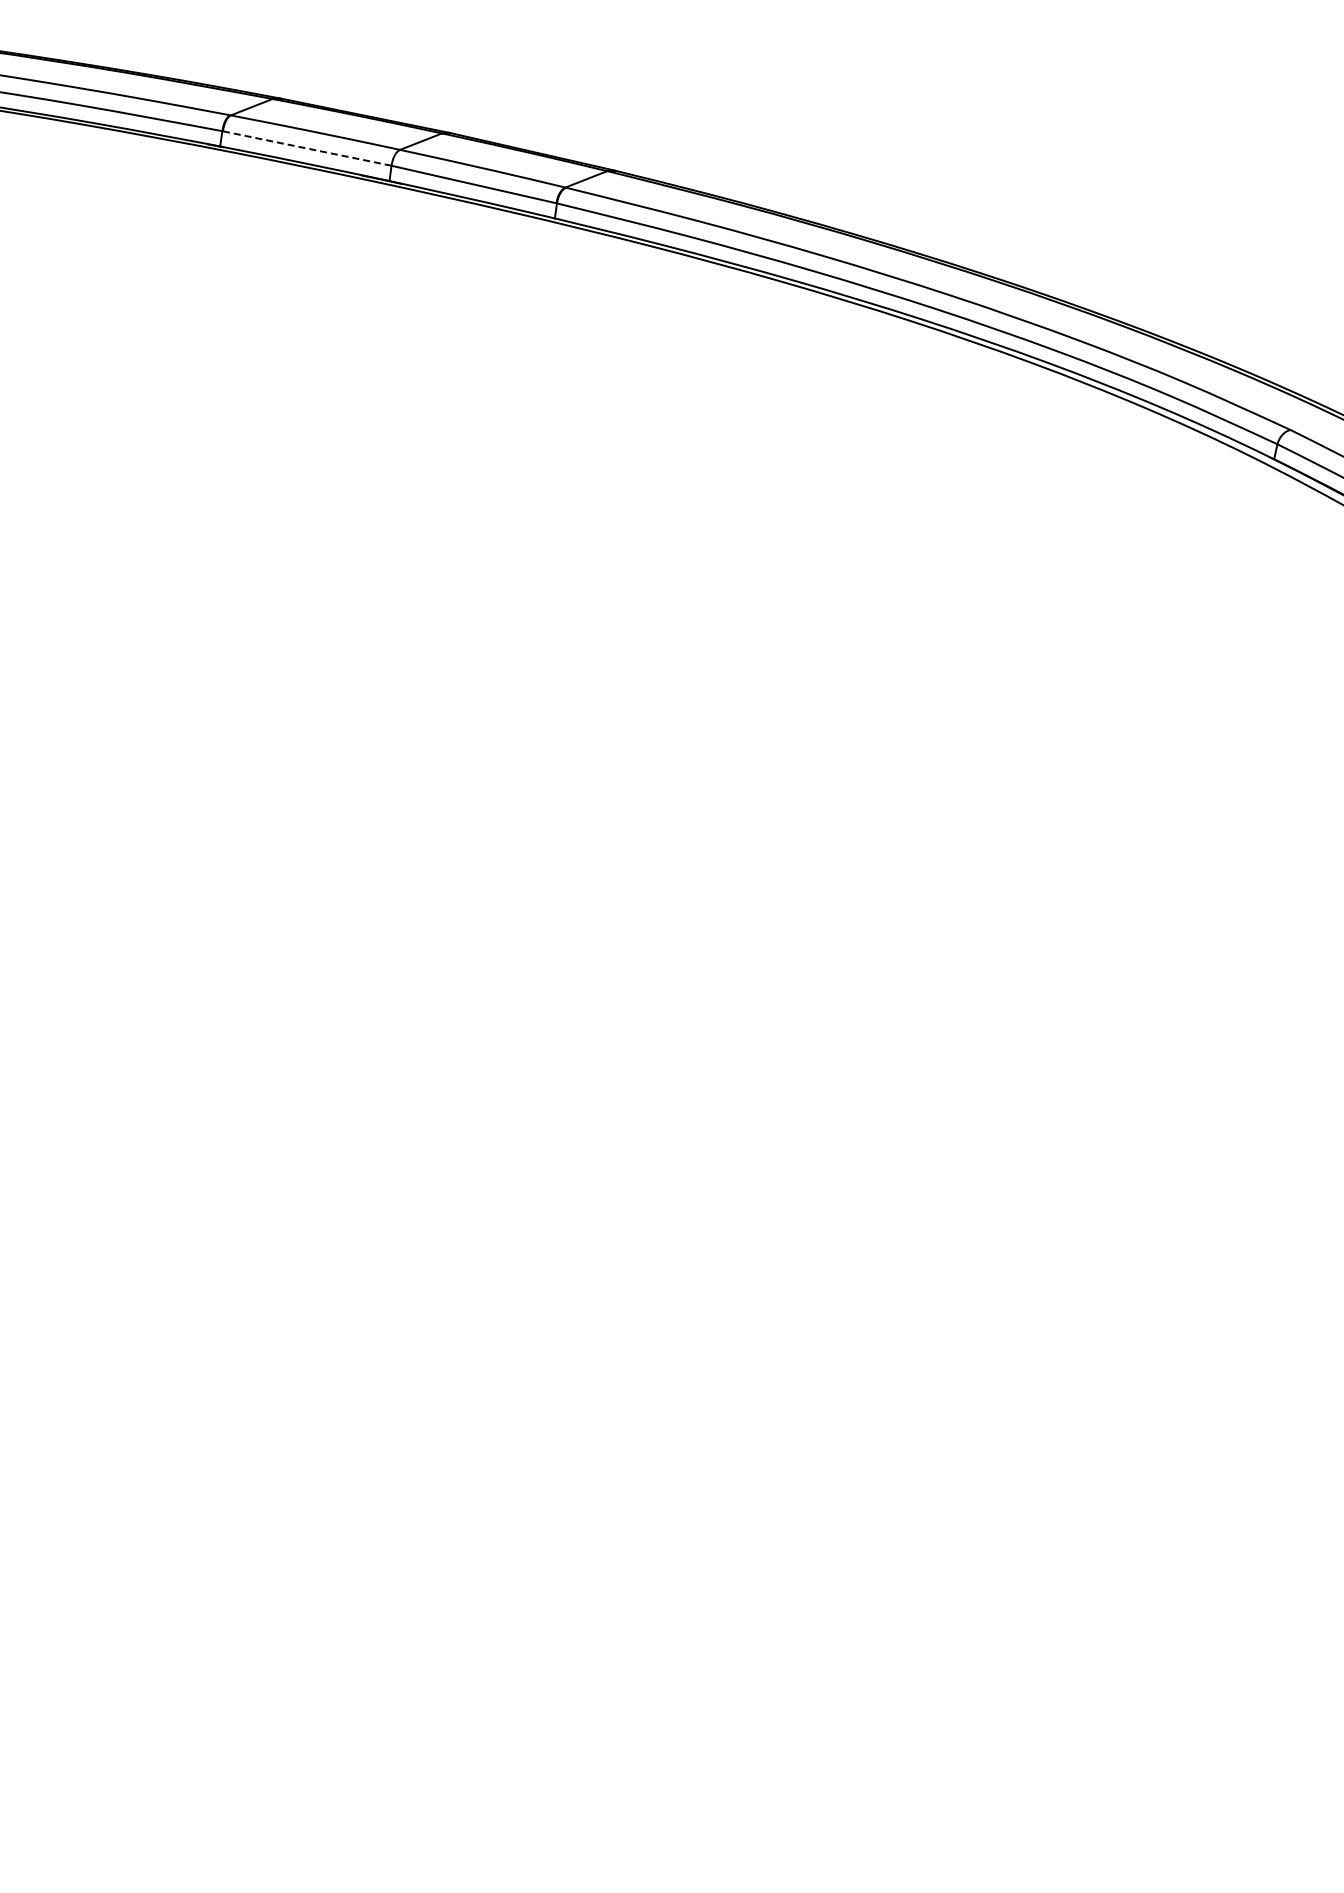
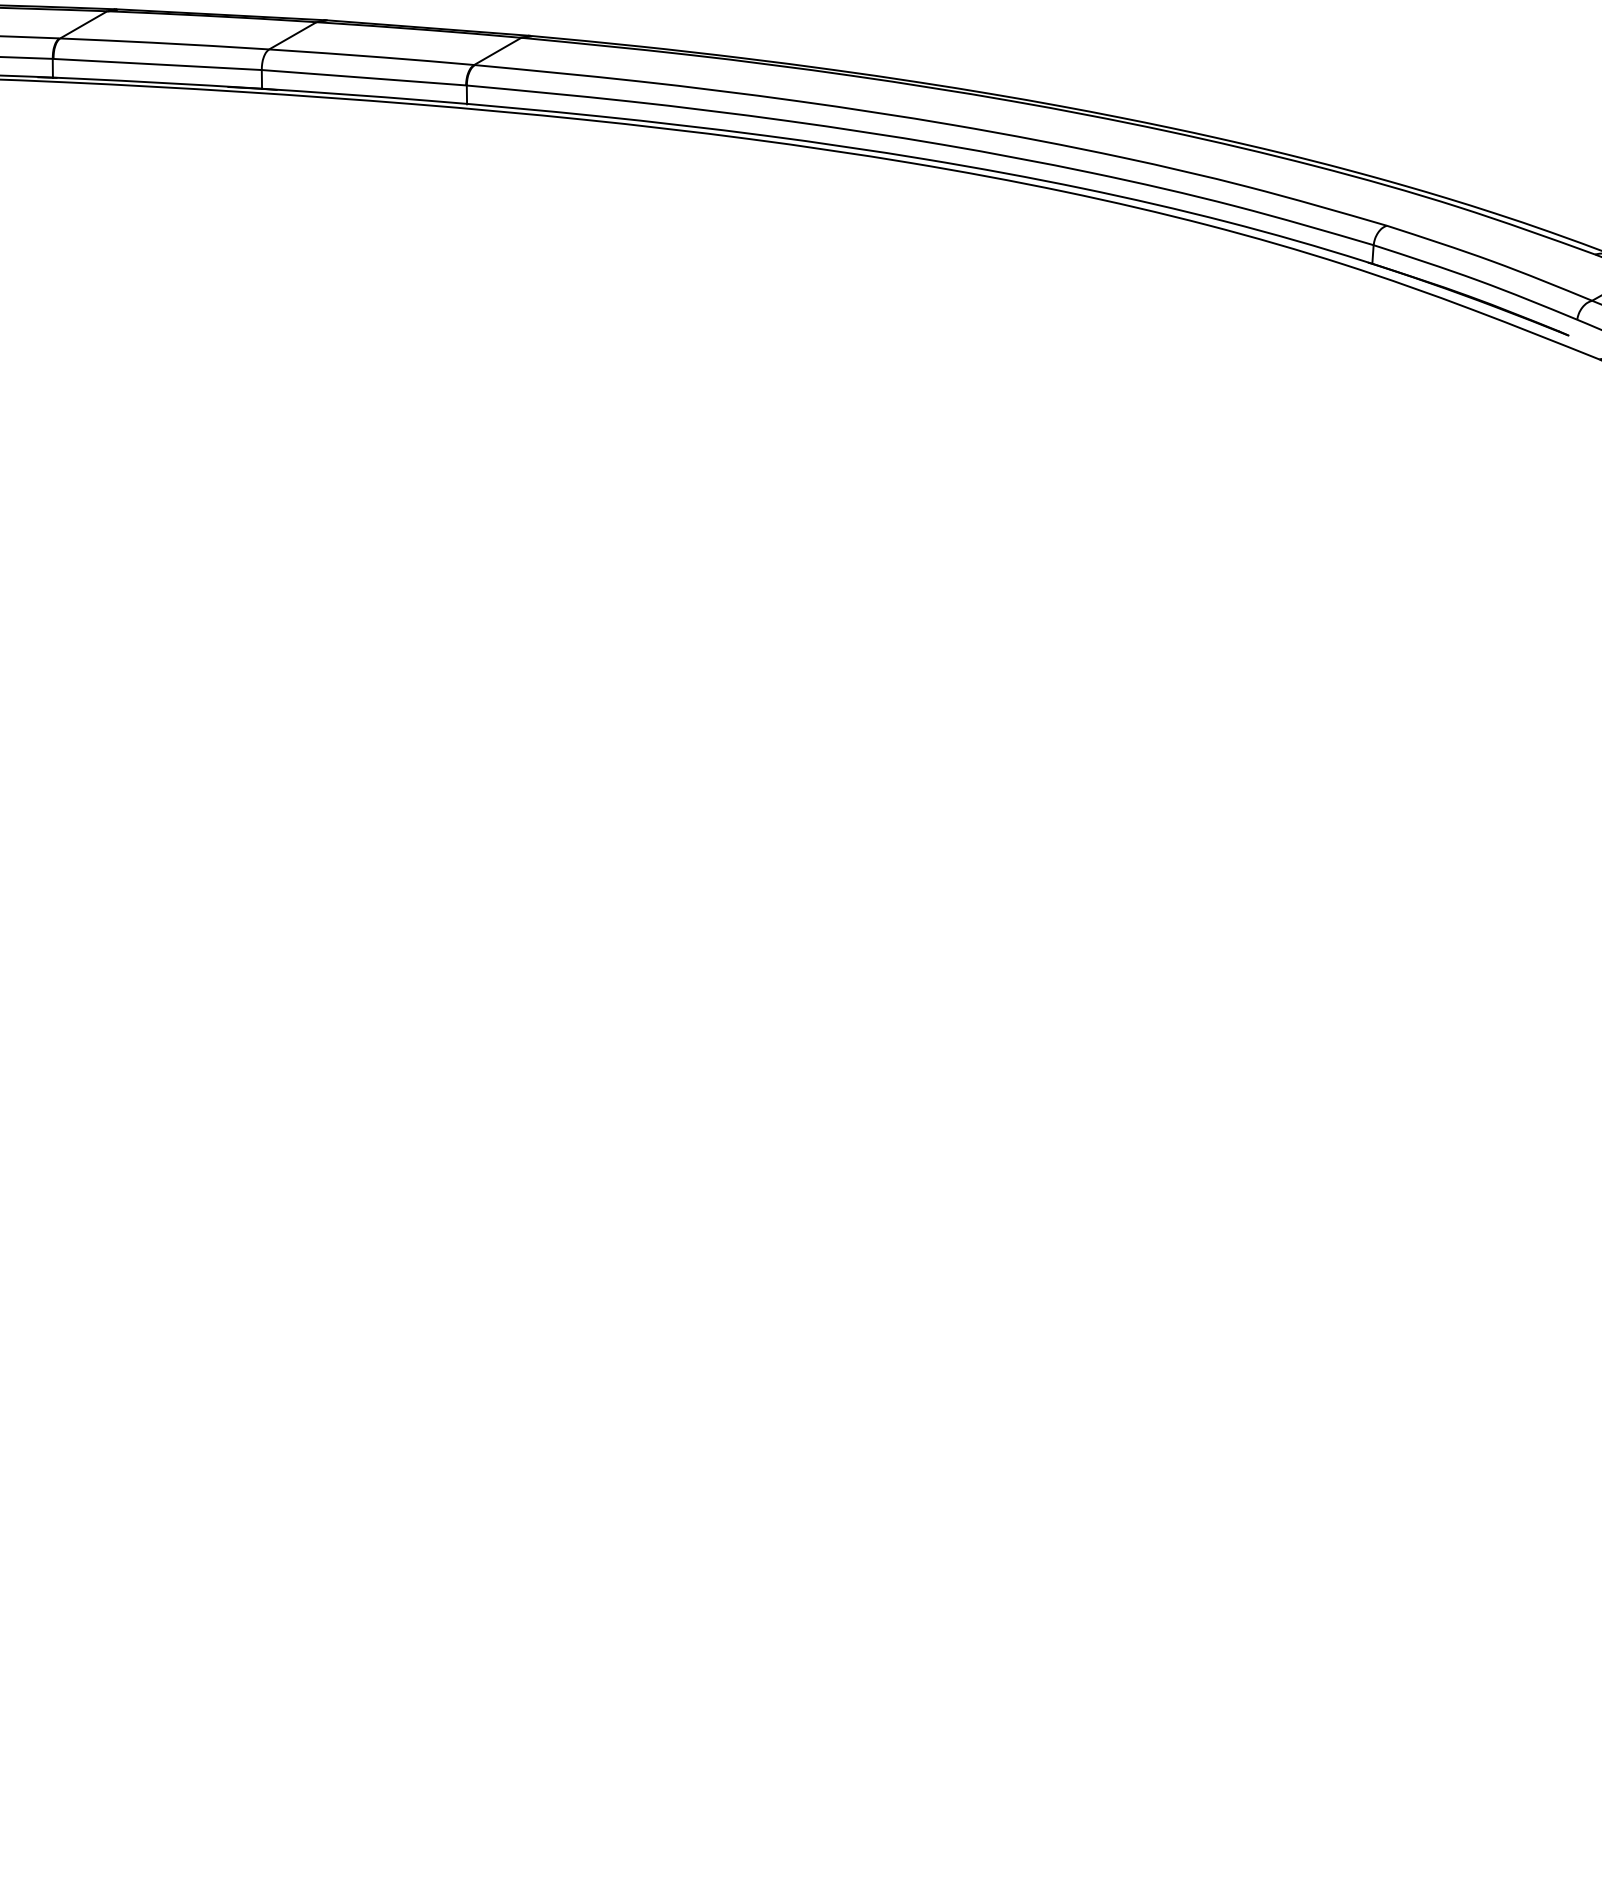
line: (306, 148) -> (156, 64), dashed -> solid

